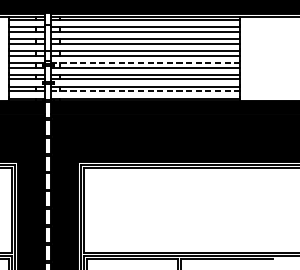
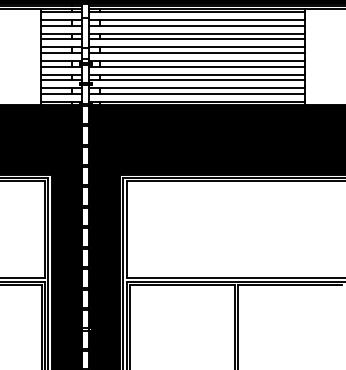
line: (145, 63) -> (197, 61), dashed -> solid
line: (145, 91) -> (197, 93), dashed -> solid

